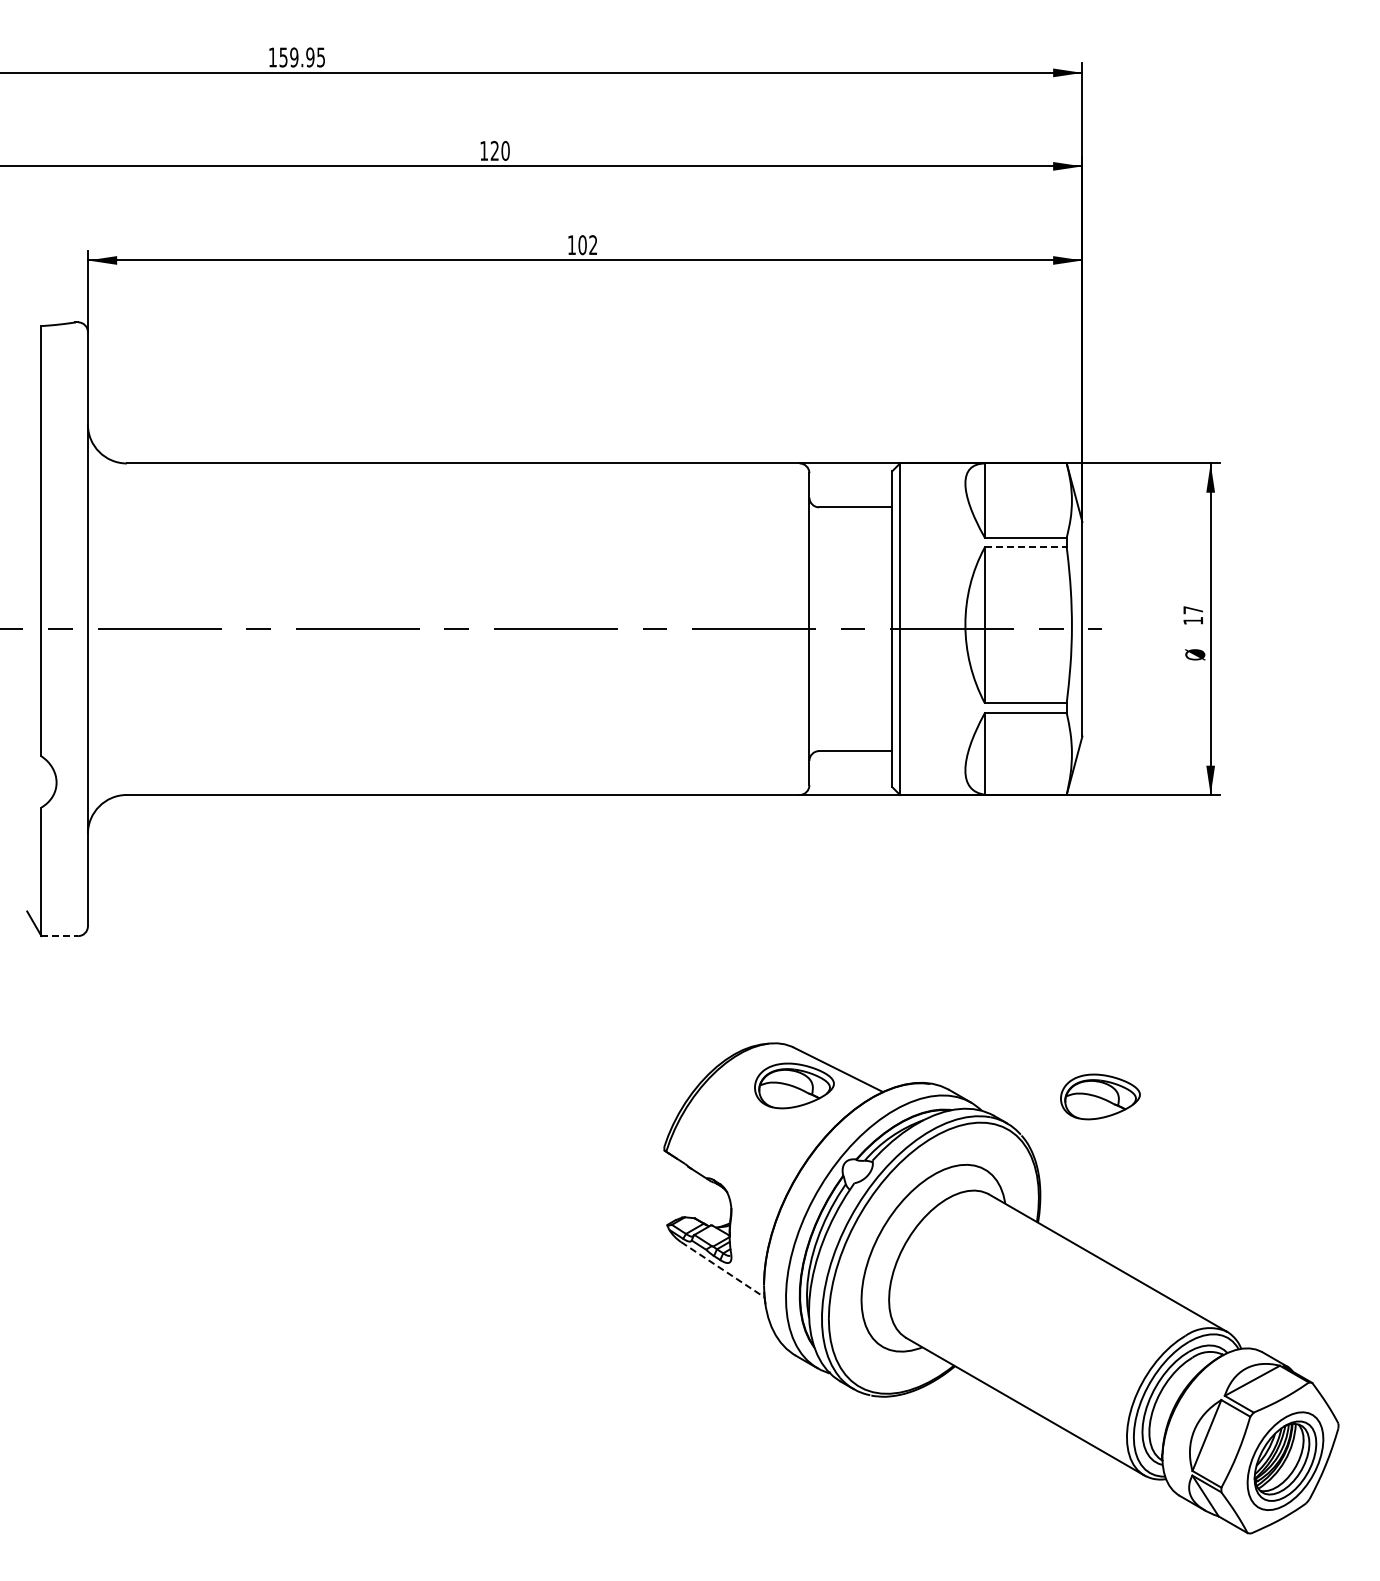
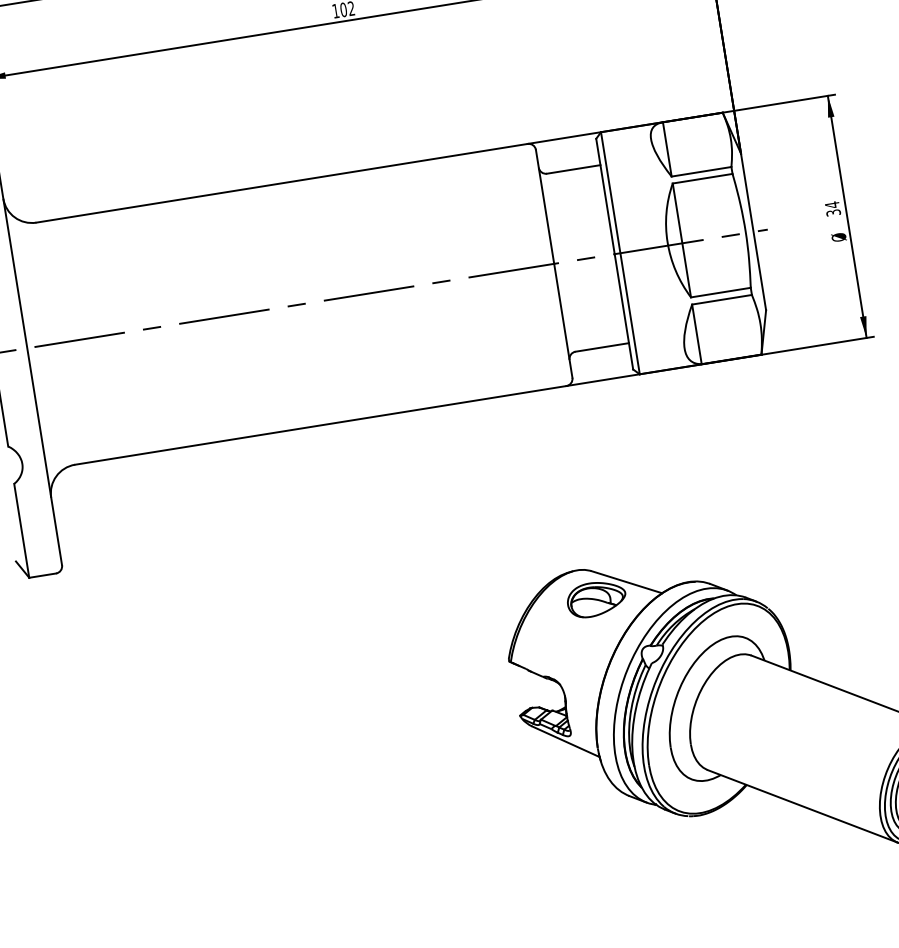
line: (1025, 547) -> (702, 178), dashed -> solid
text: (1193, 614) -> (832, 208), 17 -> 34
line: (60, 936) -> (43, 575), dashed -> solid
part: (1100, 1096) -> (821, 571), removed
line: (723, 1270) -> (566, 742), dashed -> solid

